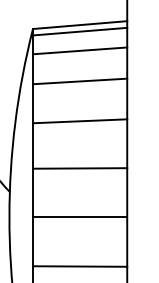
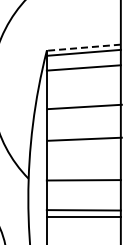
line: (79, 24) -> (83, 47), solid -> dashed
line: (79, 80) -> (84, 106), moved
line: (79, 120) -> (84, 138), moved
line: (79, 168) -> (83, 180), moved
line: (79, 217) -> (83, 216), moved
line: (79, 266) -> (83, 210), moved

